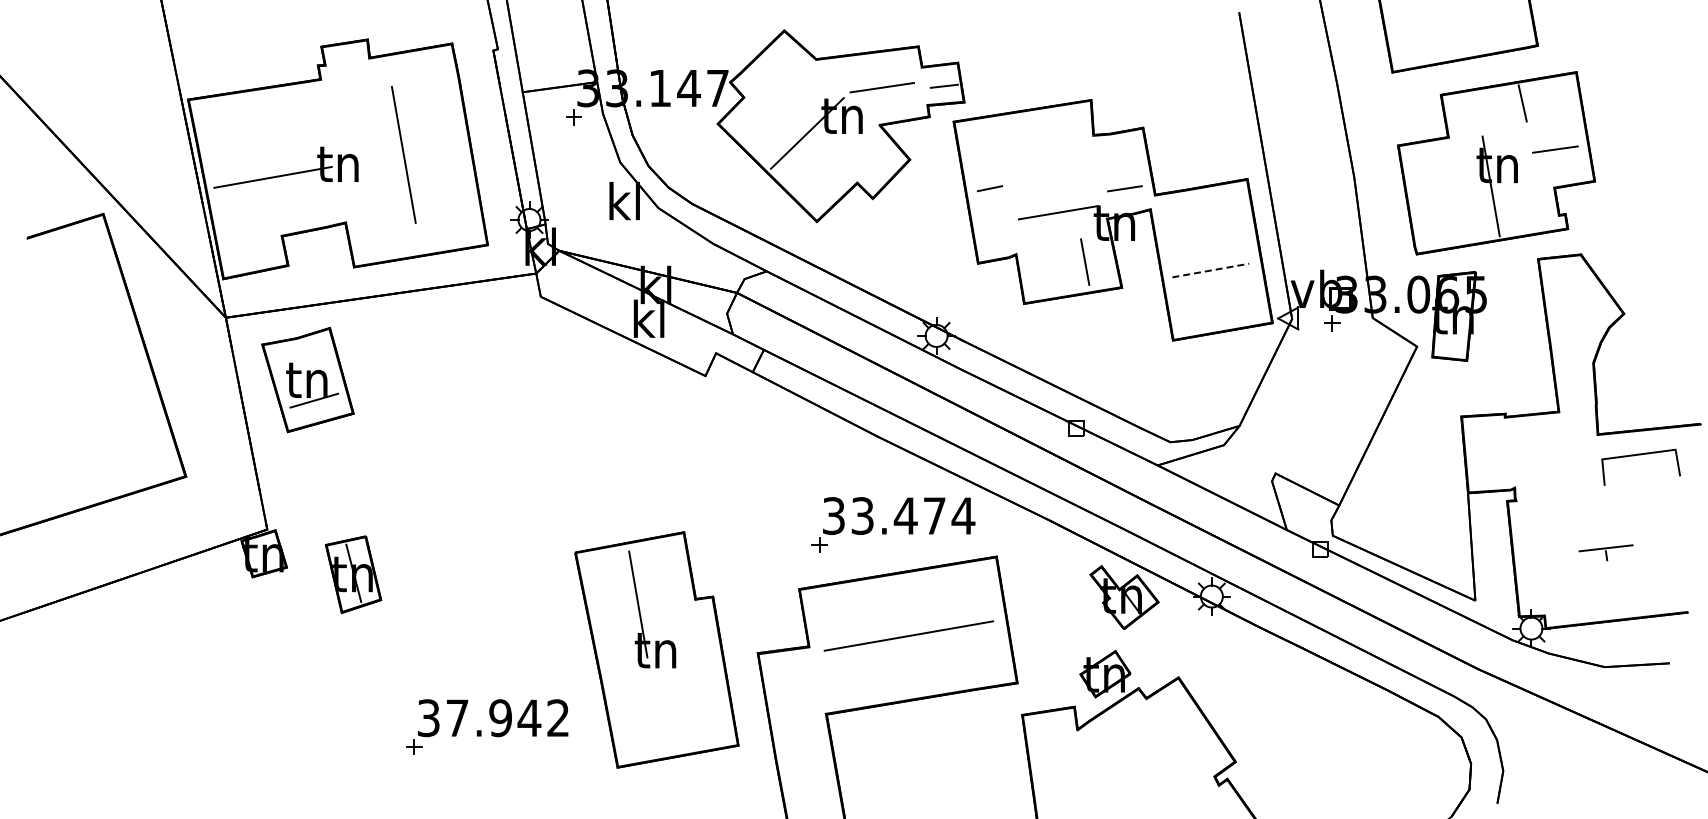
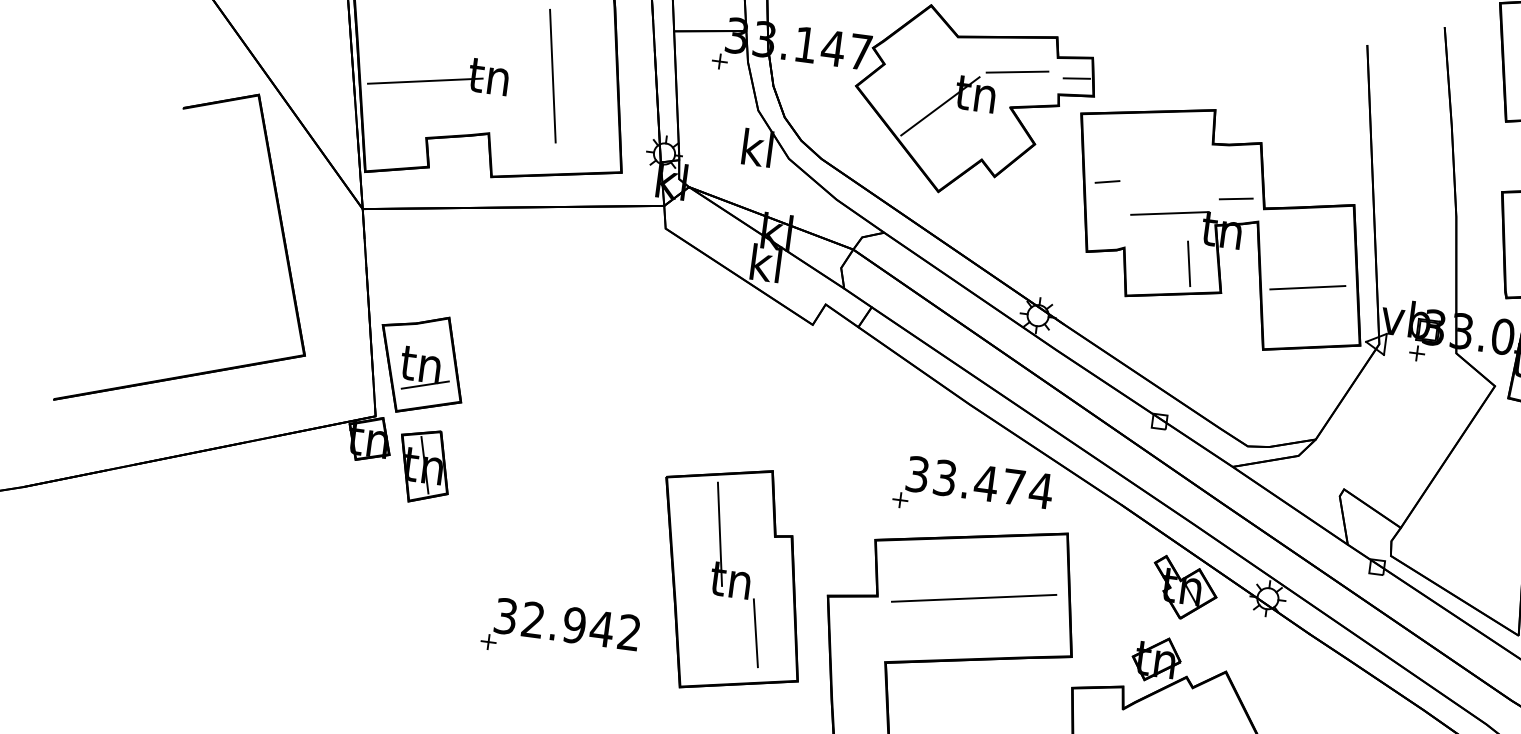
line: (1210, 270) -> (1307, 287), dashed -> solid
part: (307, 379) -> (421, 364), moved
part: (353, 574) -> (424, 466), moved
line: (688, 701) -> (755, 633), added
text: (457, 717) -> (533, 619), 37.942 -> 32.942

